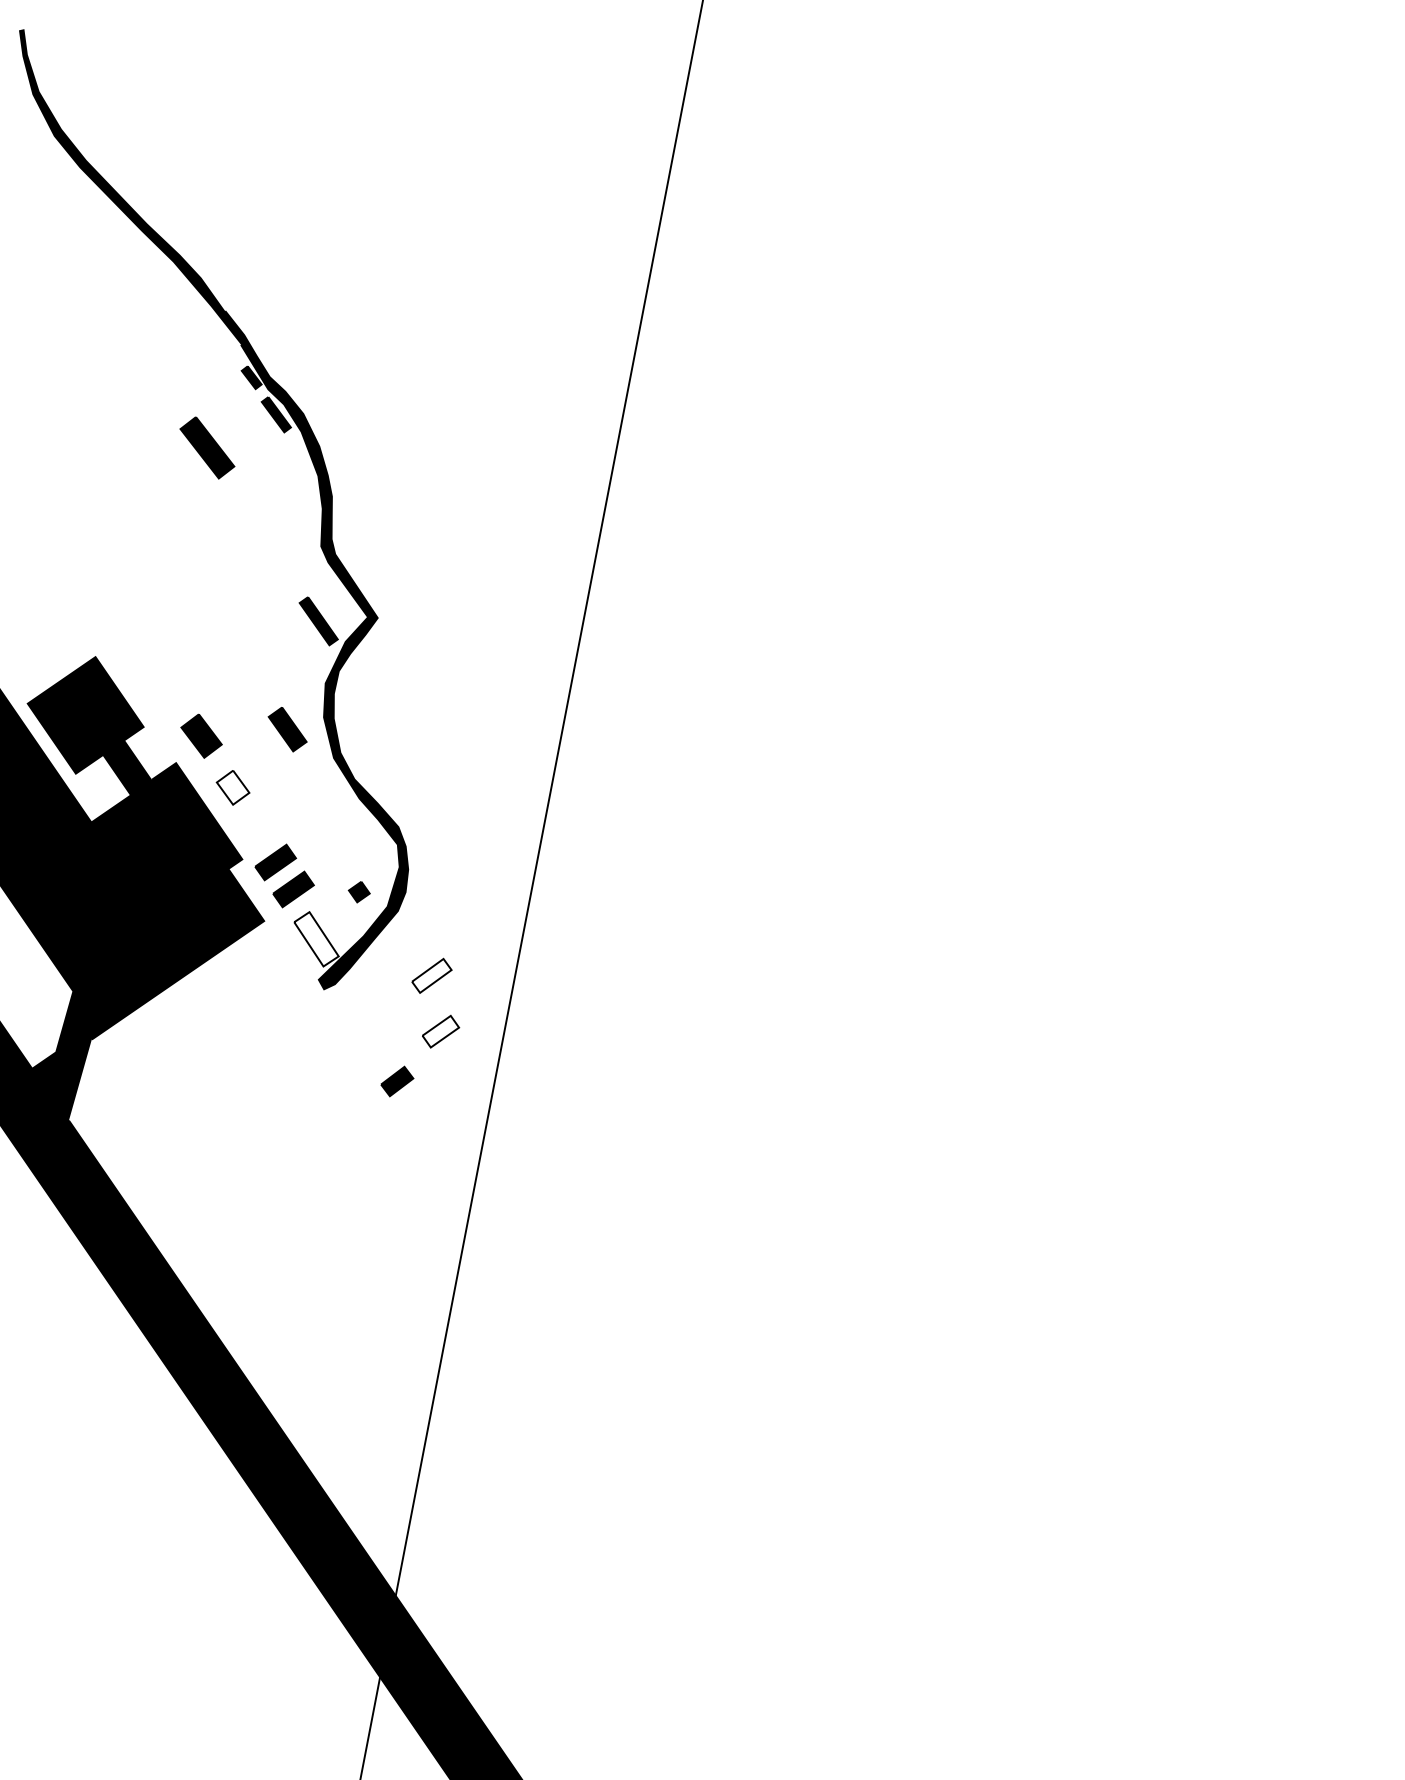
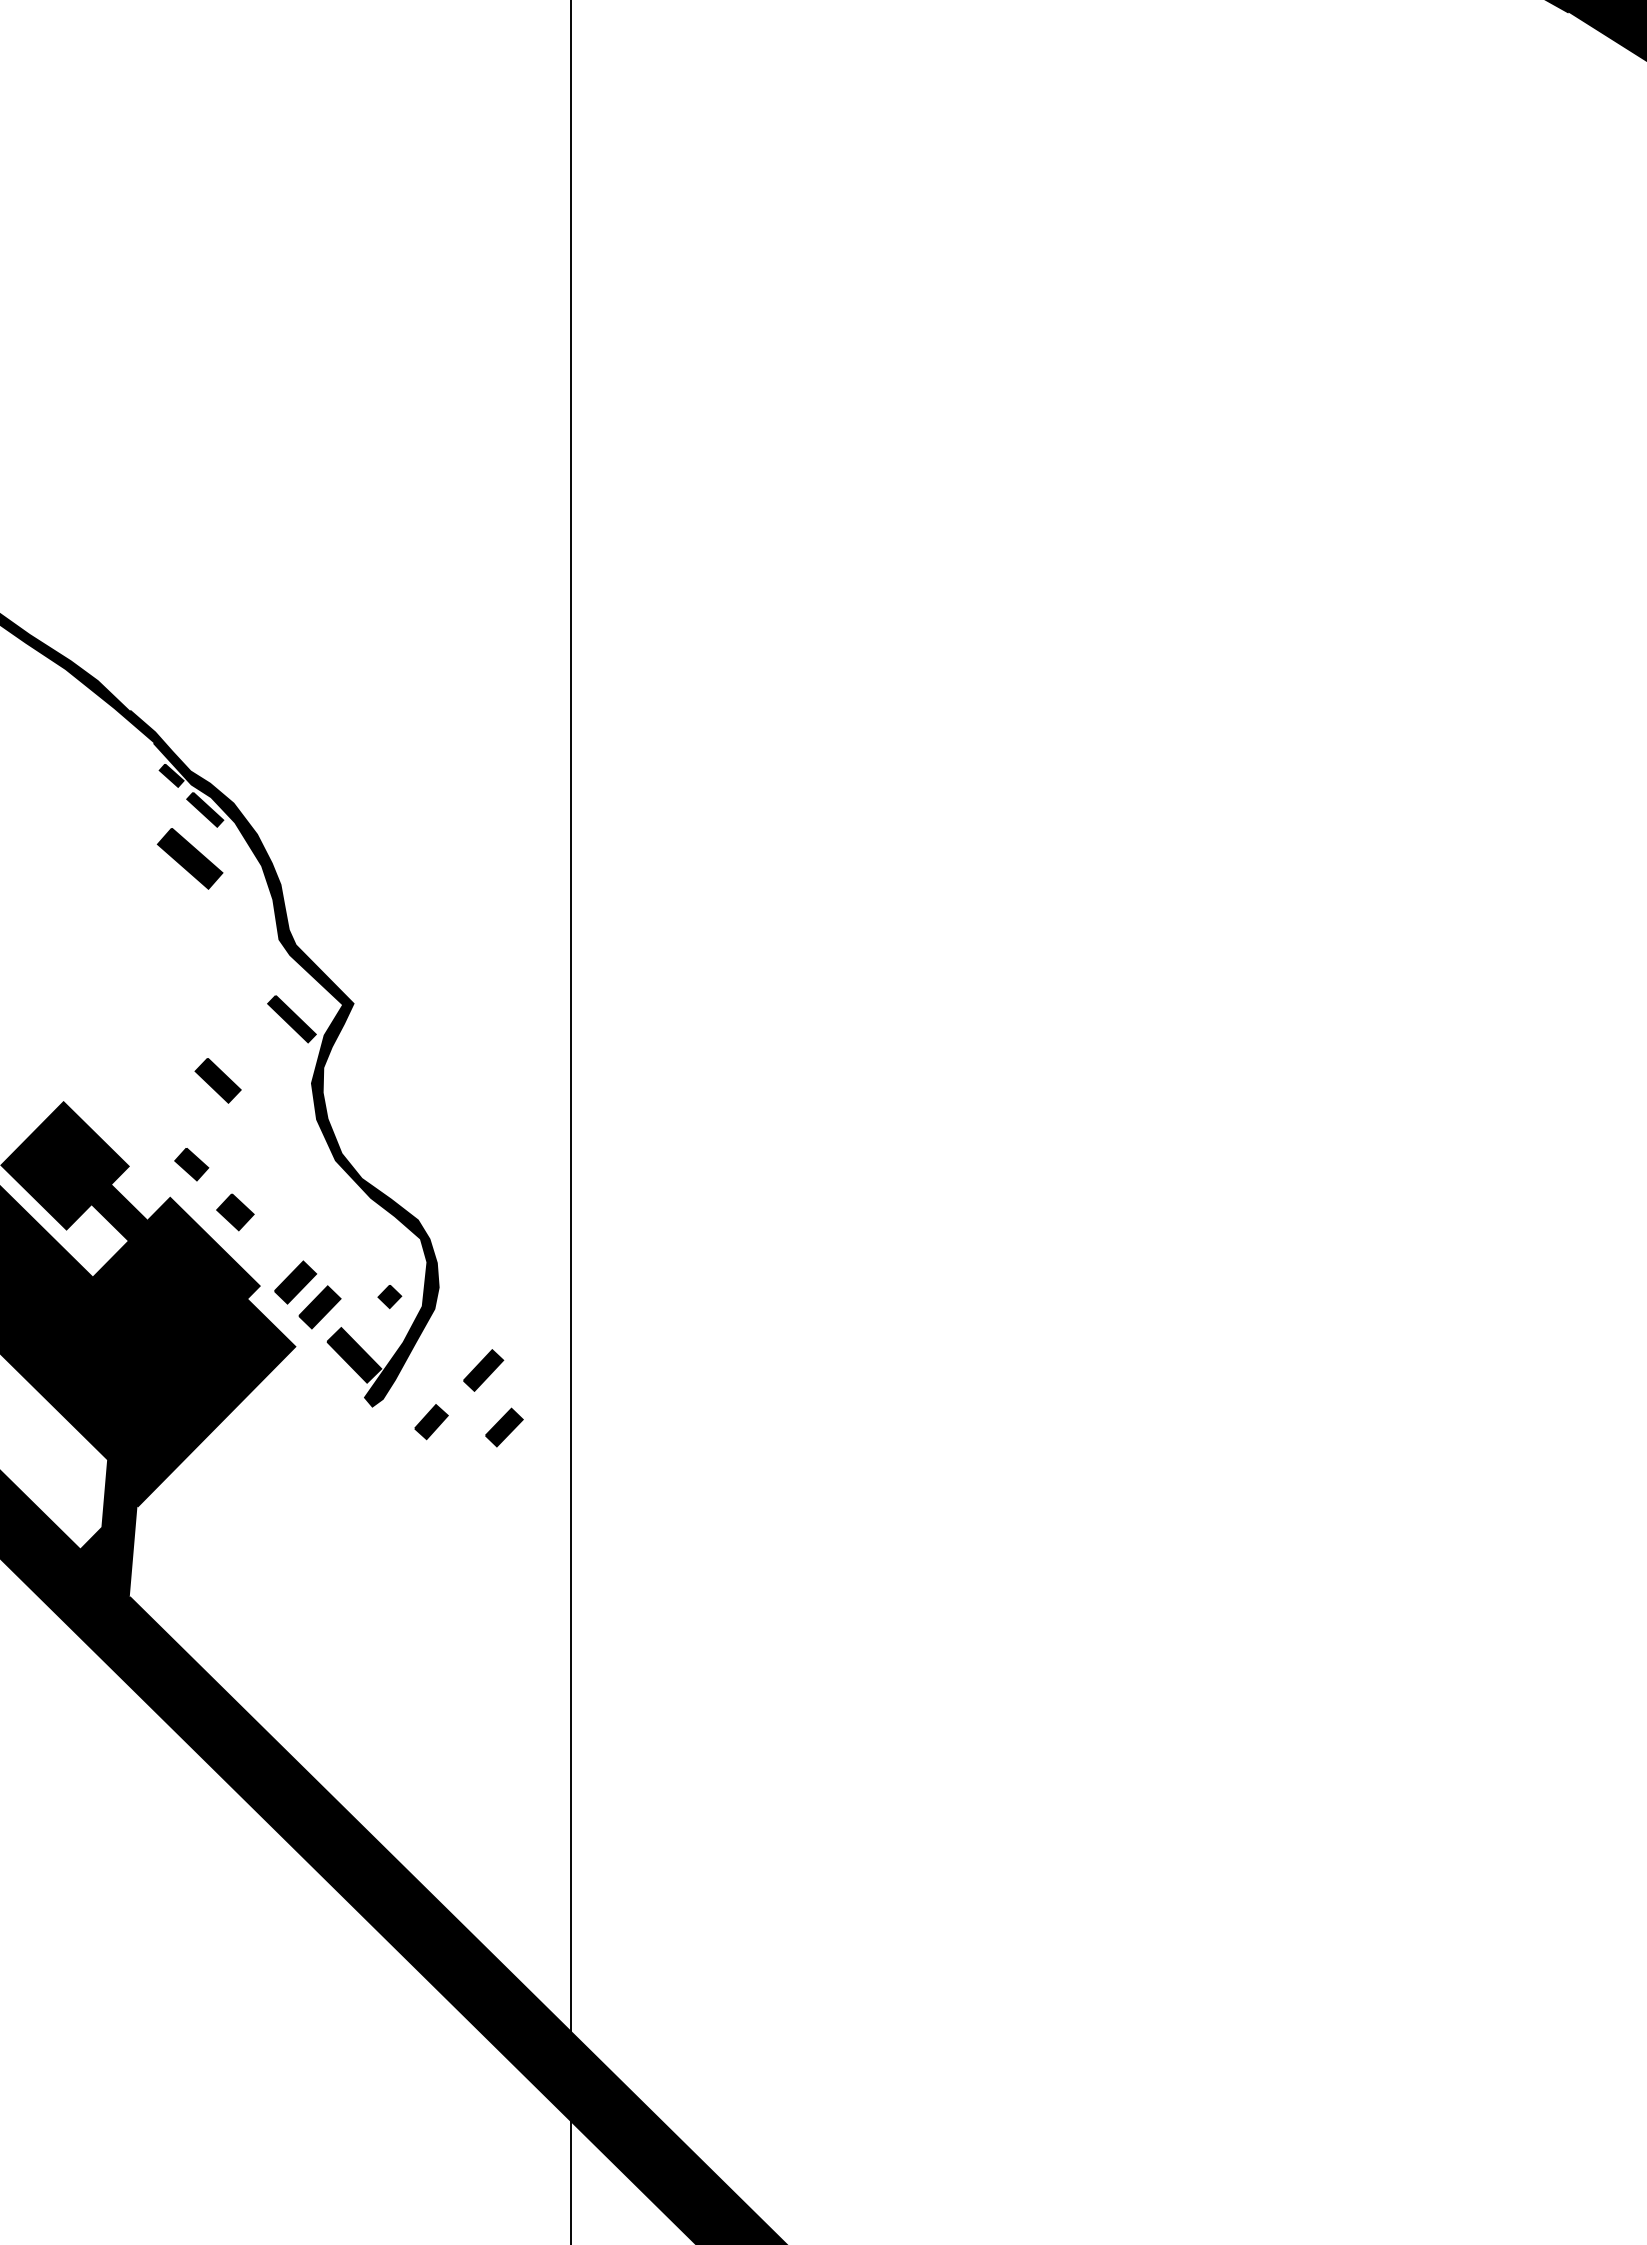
part: (206, 447) -> (189, 858), moved
part: (287, 729) -> (217, 1080), moved
part: (201, 736) -> (191, 1164), size x0.71
fill: (233, 787) -> (235, 1212), added
fill: (316, 939) -> (354, 1355), added
fill: (431, 975) -> (483, 1370), added
fill: (440, 1031) -> (503, 1427), added
part: (397, 1081) -> (431, 1422), moved

